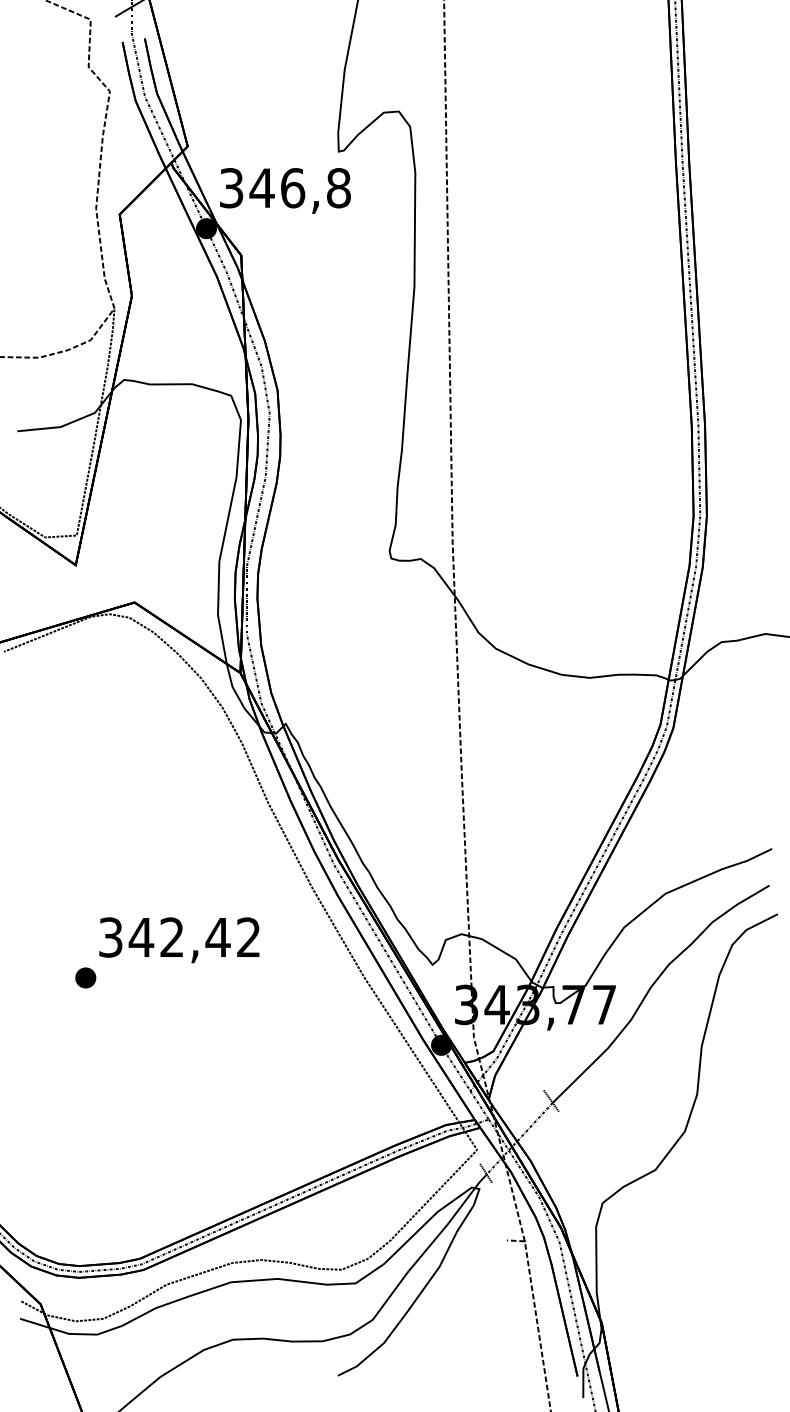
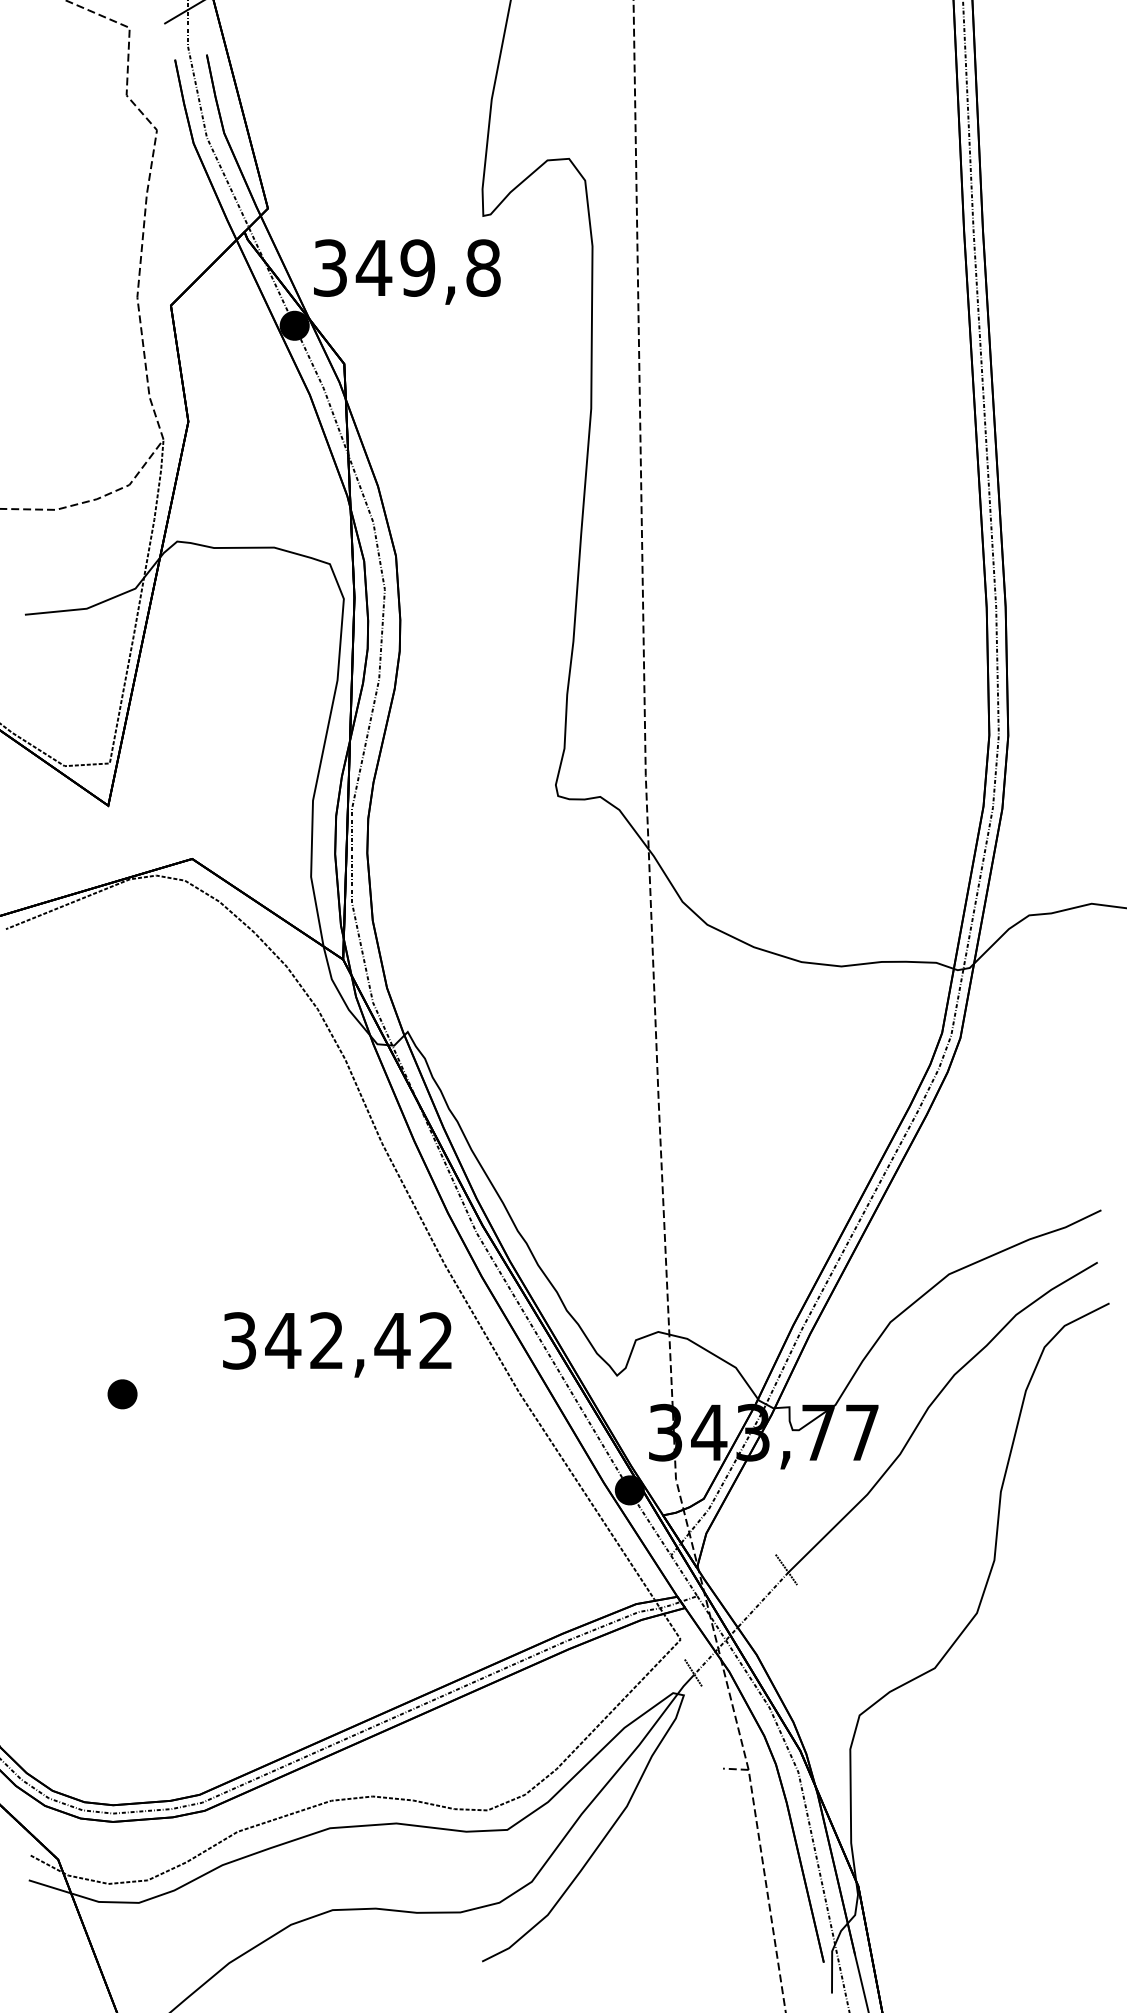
text: (292, 188) -> (417, 268), 346,8 -> 349,8
text: (179, 940) -> (337, 1345), moved

